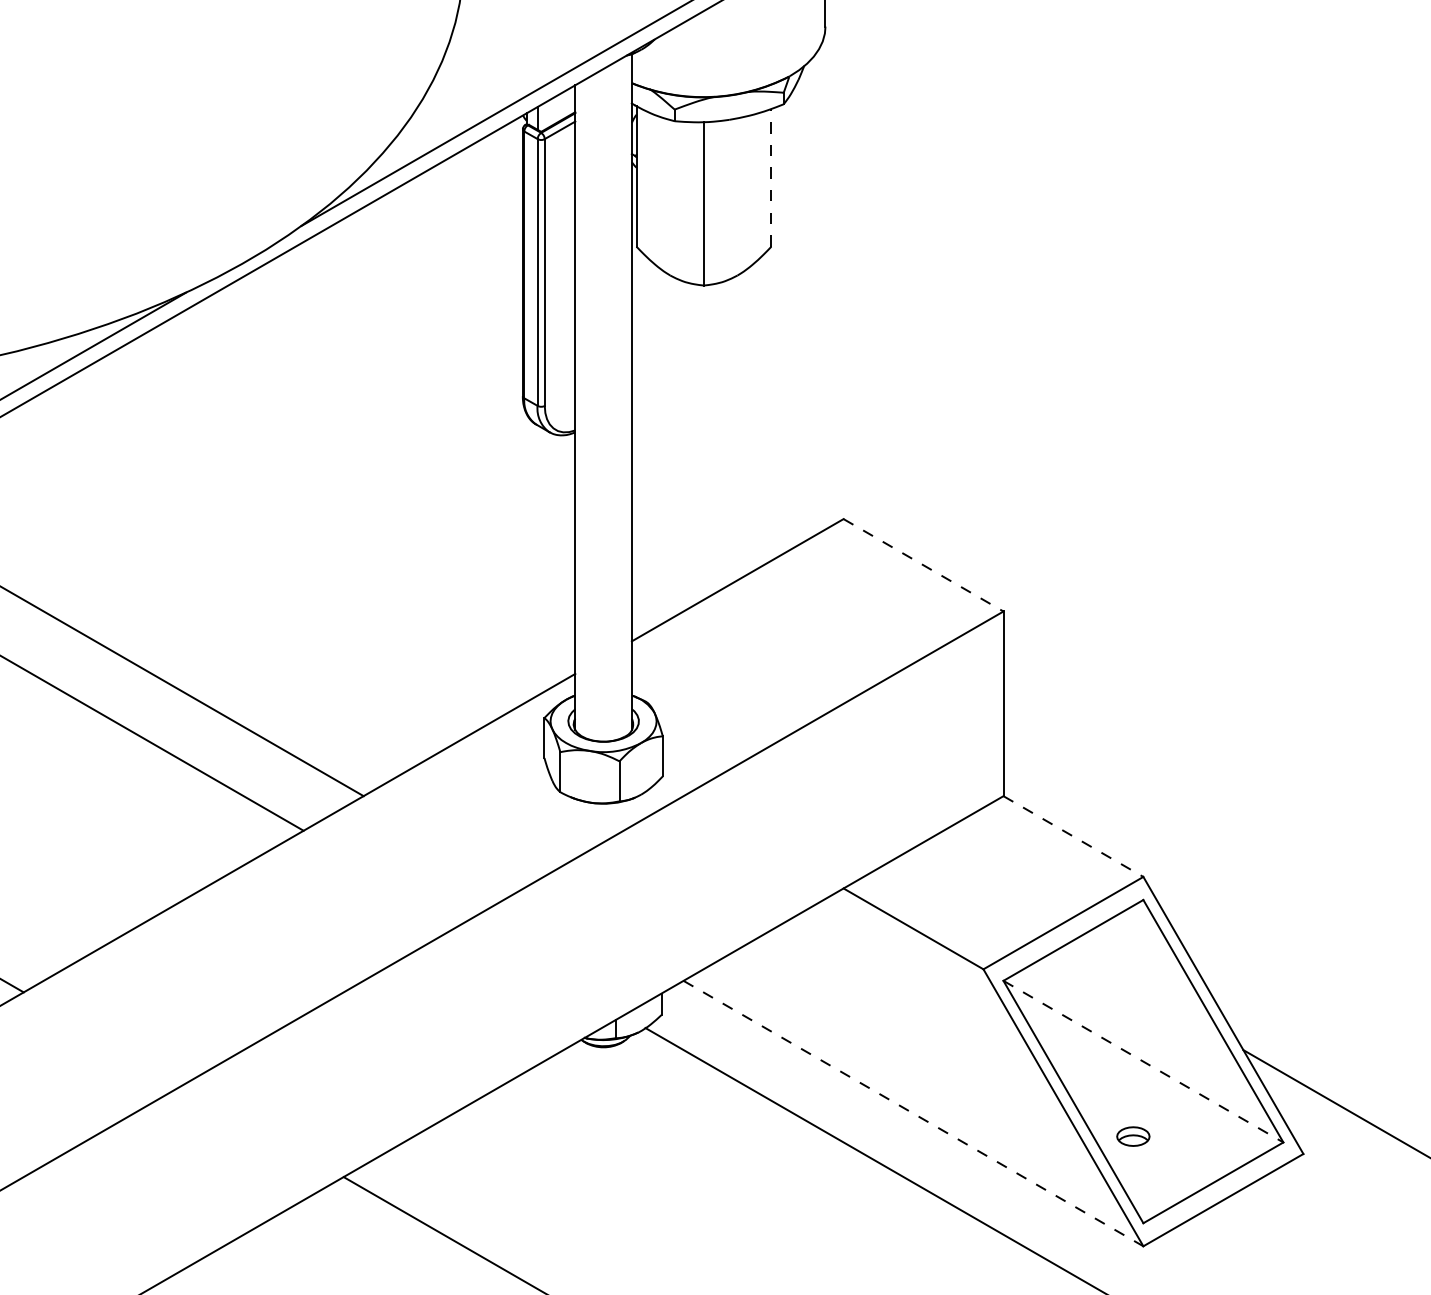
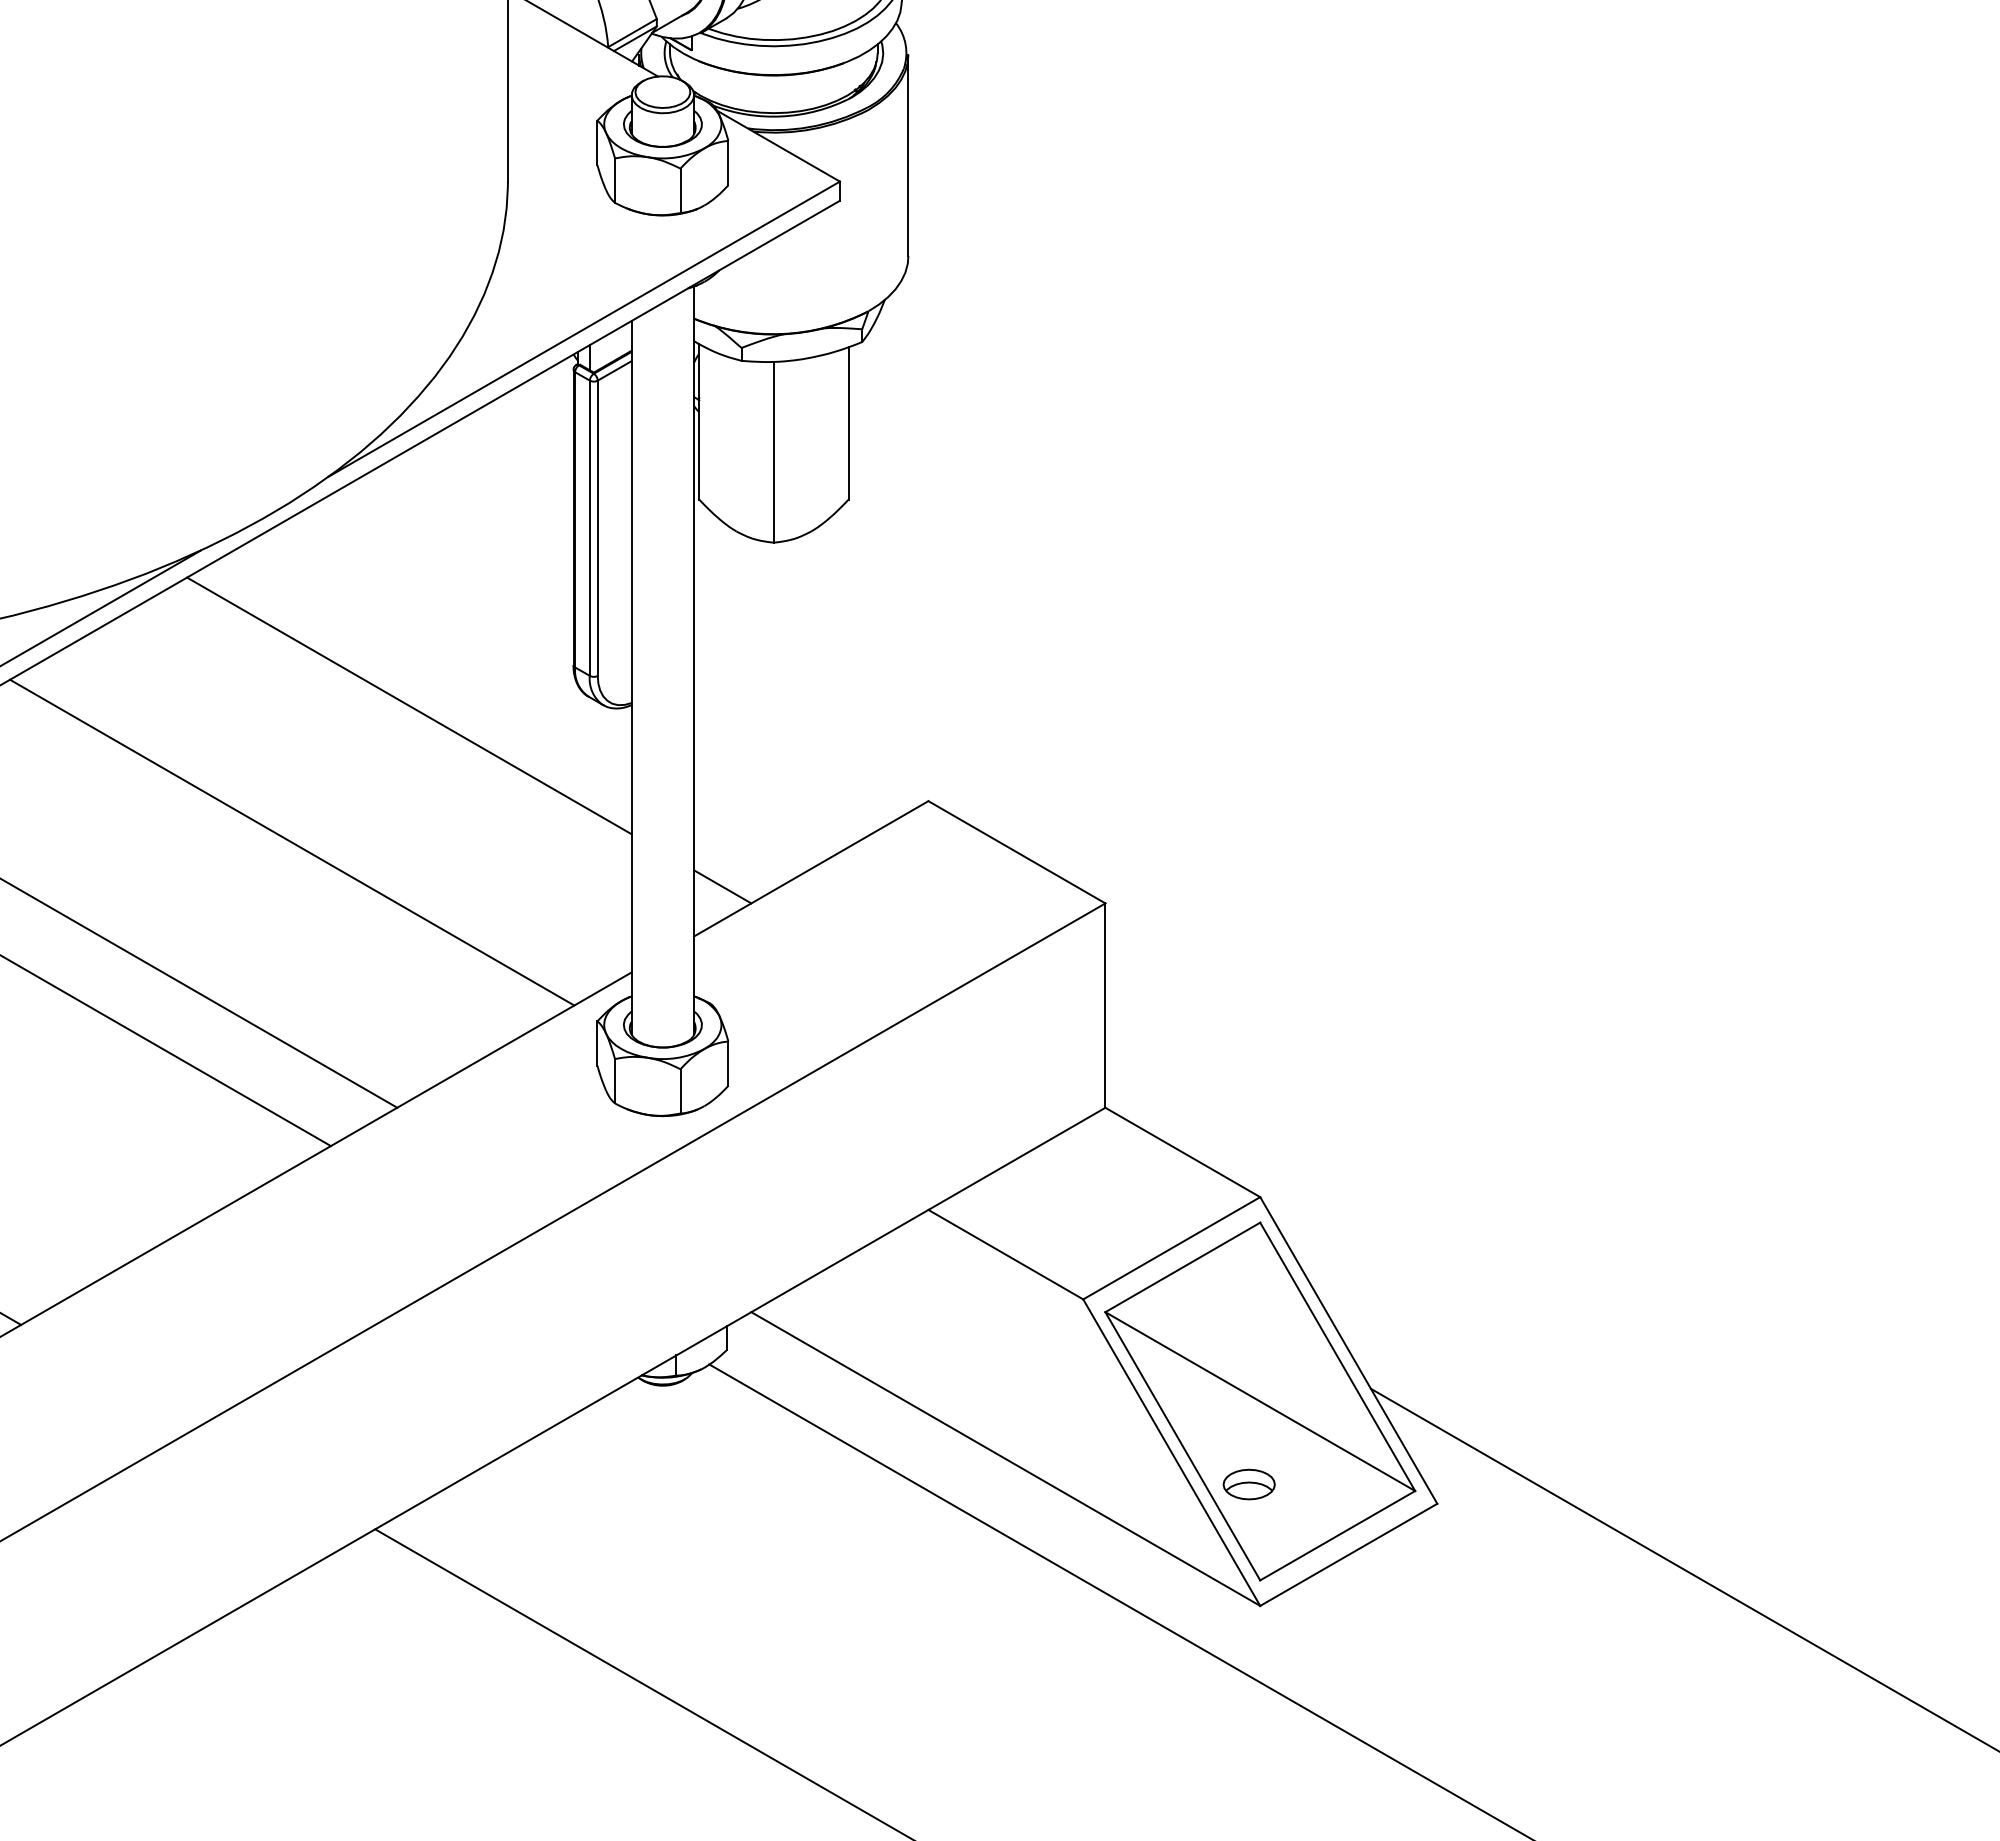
line: (771, 176) -> (848, 422), dashed -> solid
line: (374, 432) -> (409, 705), added
line: (268, 556) -> (292, 842), added
line: (924, 565) -> (1017, 852), dashed -> solid
line: (657, 596) -> (722, 886), added
line: (1074, 836) -> (1183, 1152), dashed -> solid
line: (1143, 1061) -> (1260, 1401), dashed -> solid
line: (913, 1113) -> (1005, 1459), dashed -> solid
part: (1132, 1136) -> (1248, 1484), size x1.43

